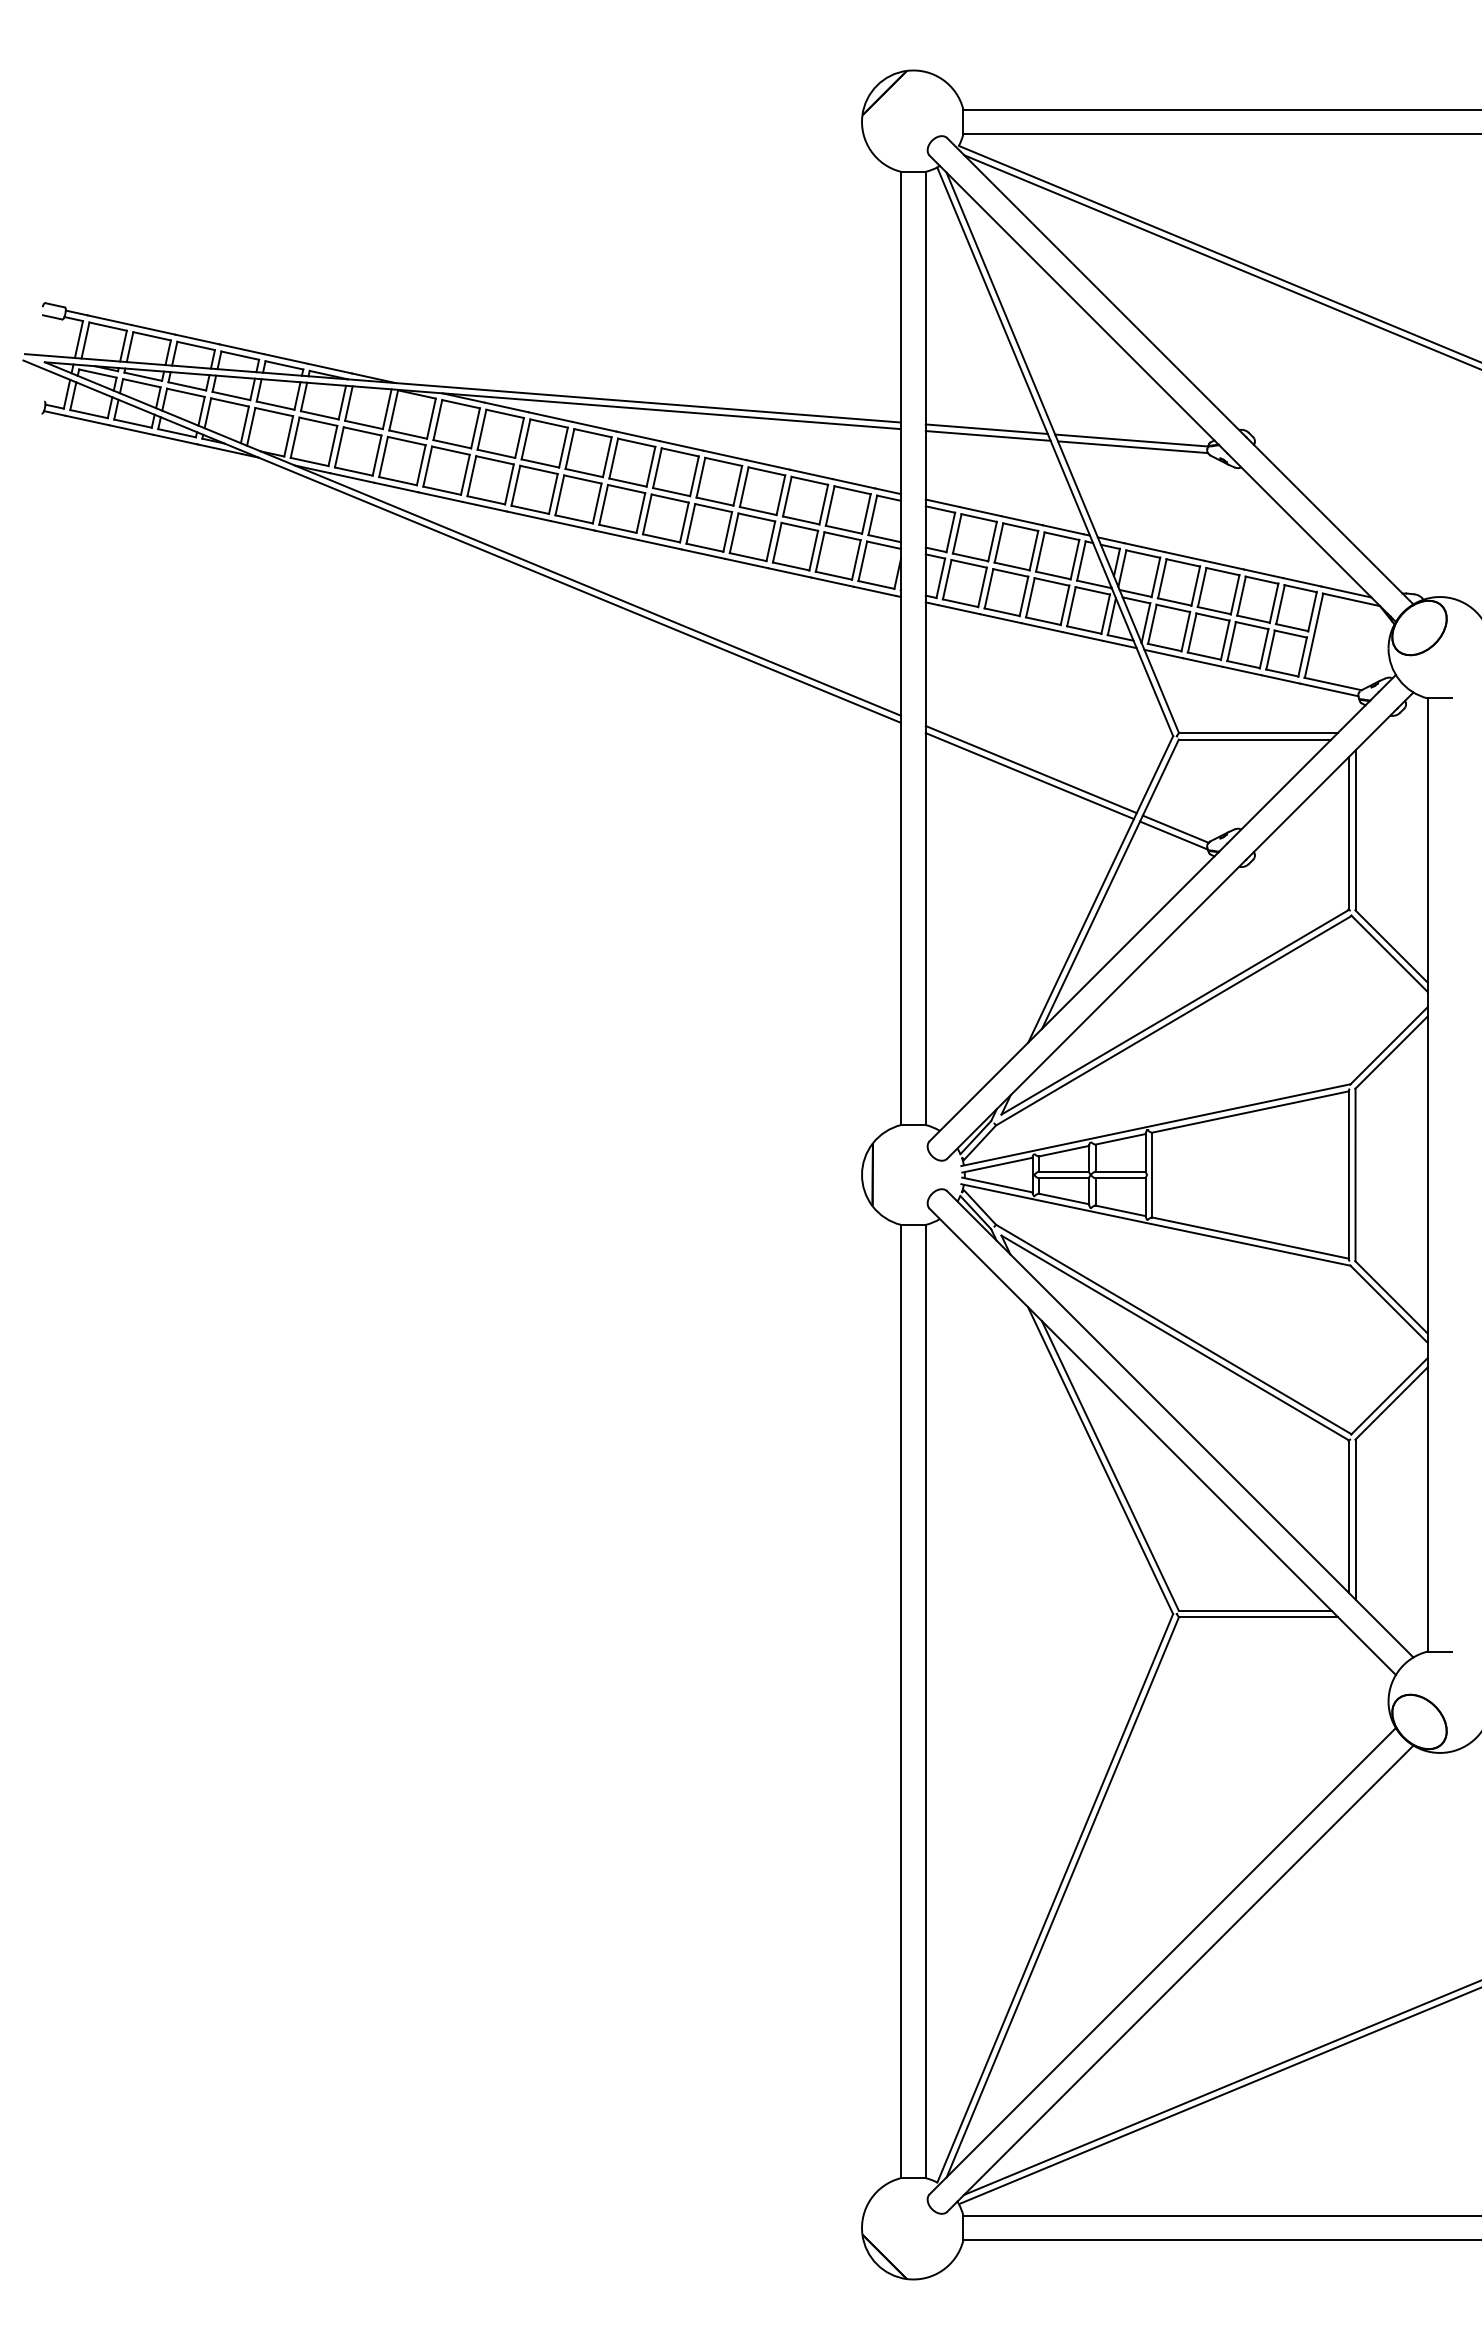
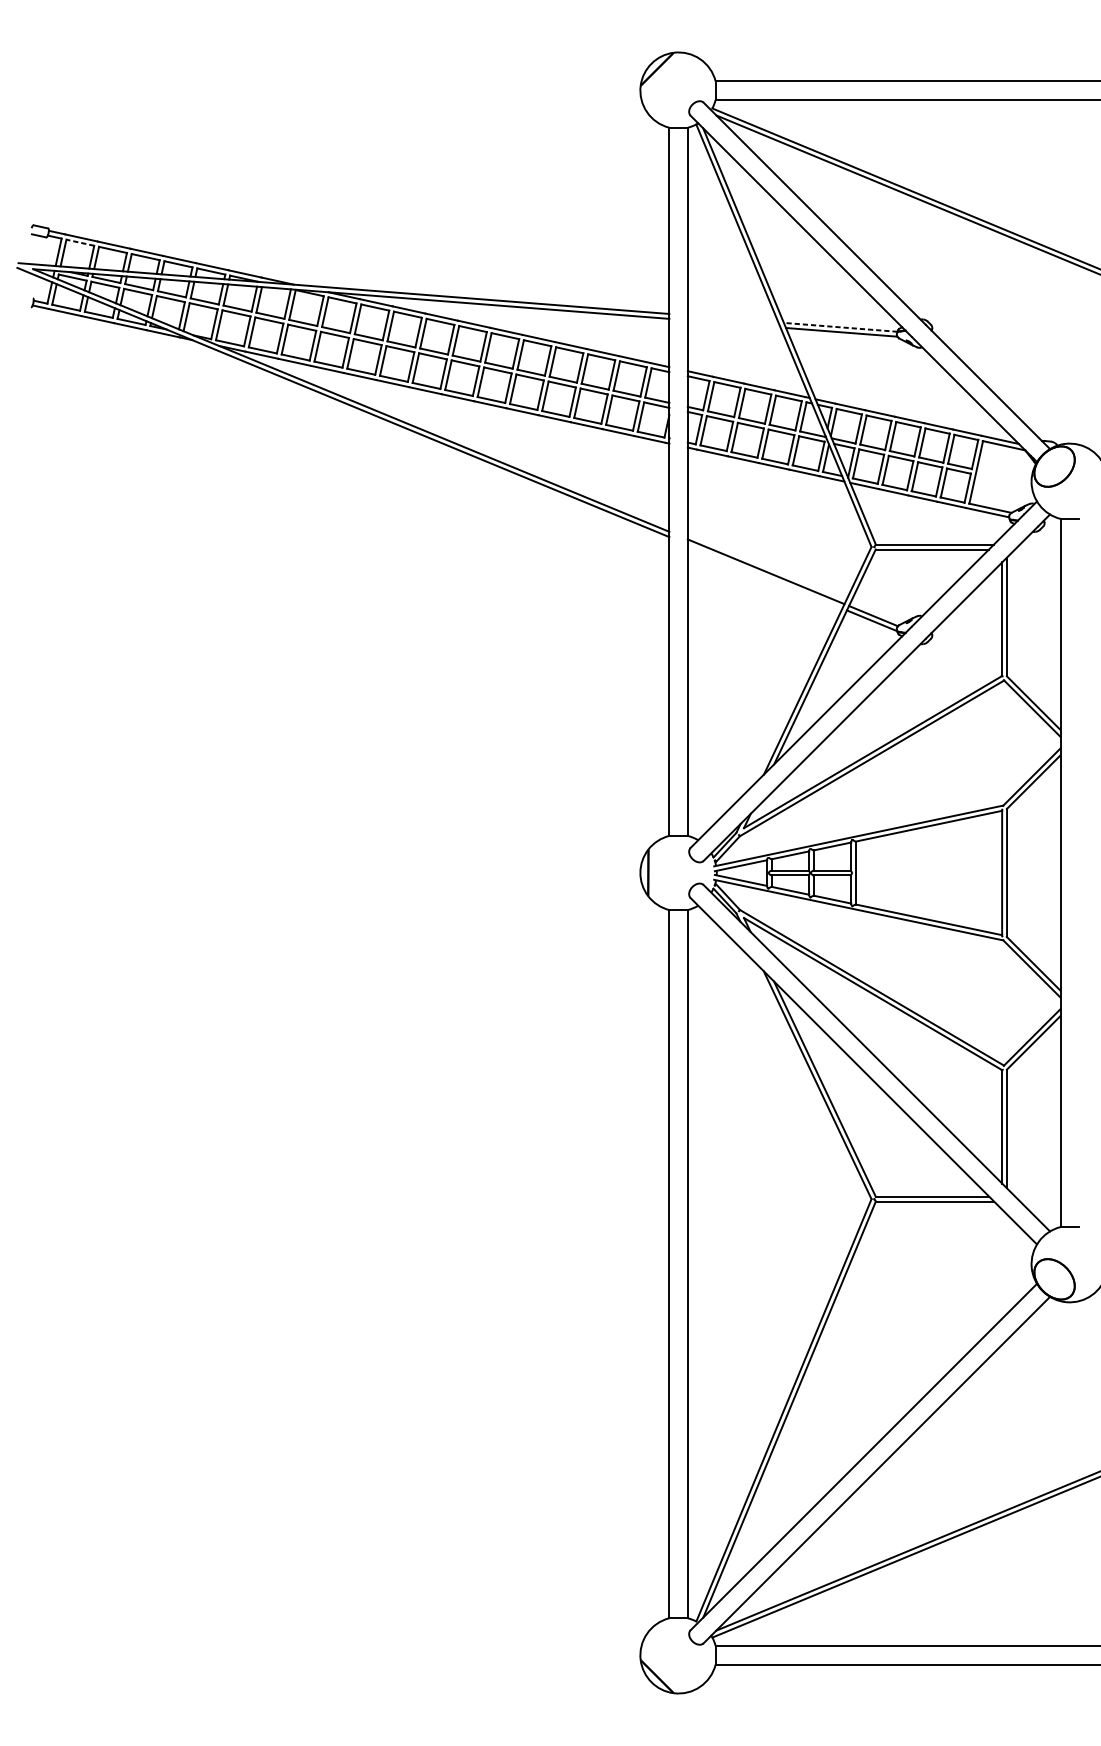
line: (107, 326) -> (79, 242), solid -> dashed
line: (986, 428) -> (732, 318), removed
line: (987, 435) -> (733, 323), removed
line: (1131, 440) -> (840, 327), solid -> dashed
line: (1029, 776) -> (764, 576), removed

